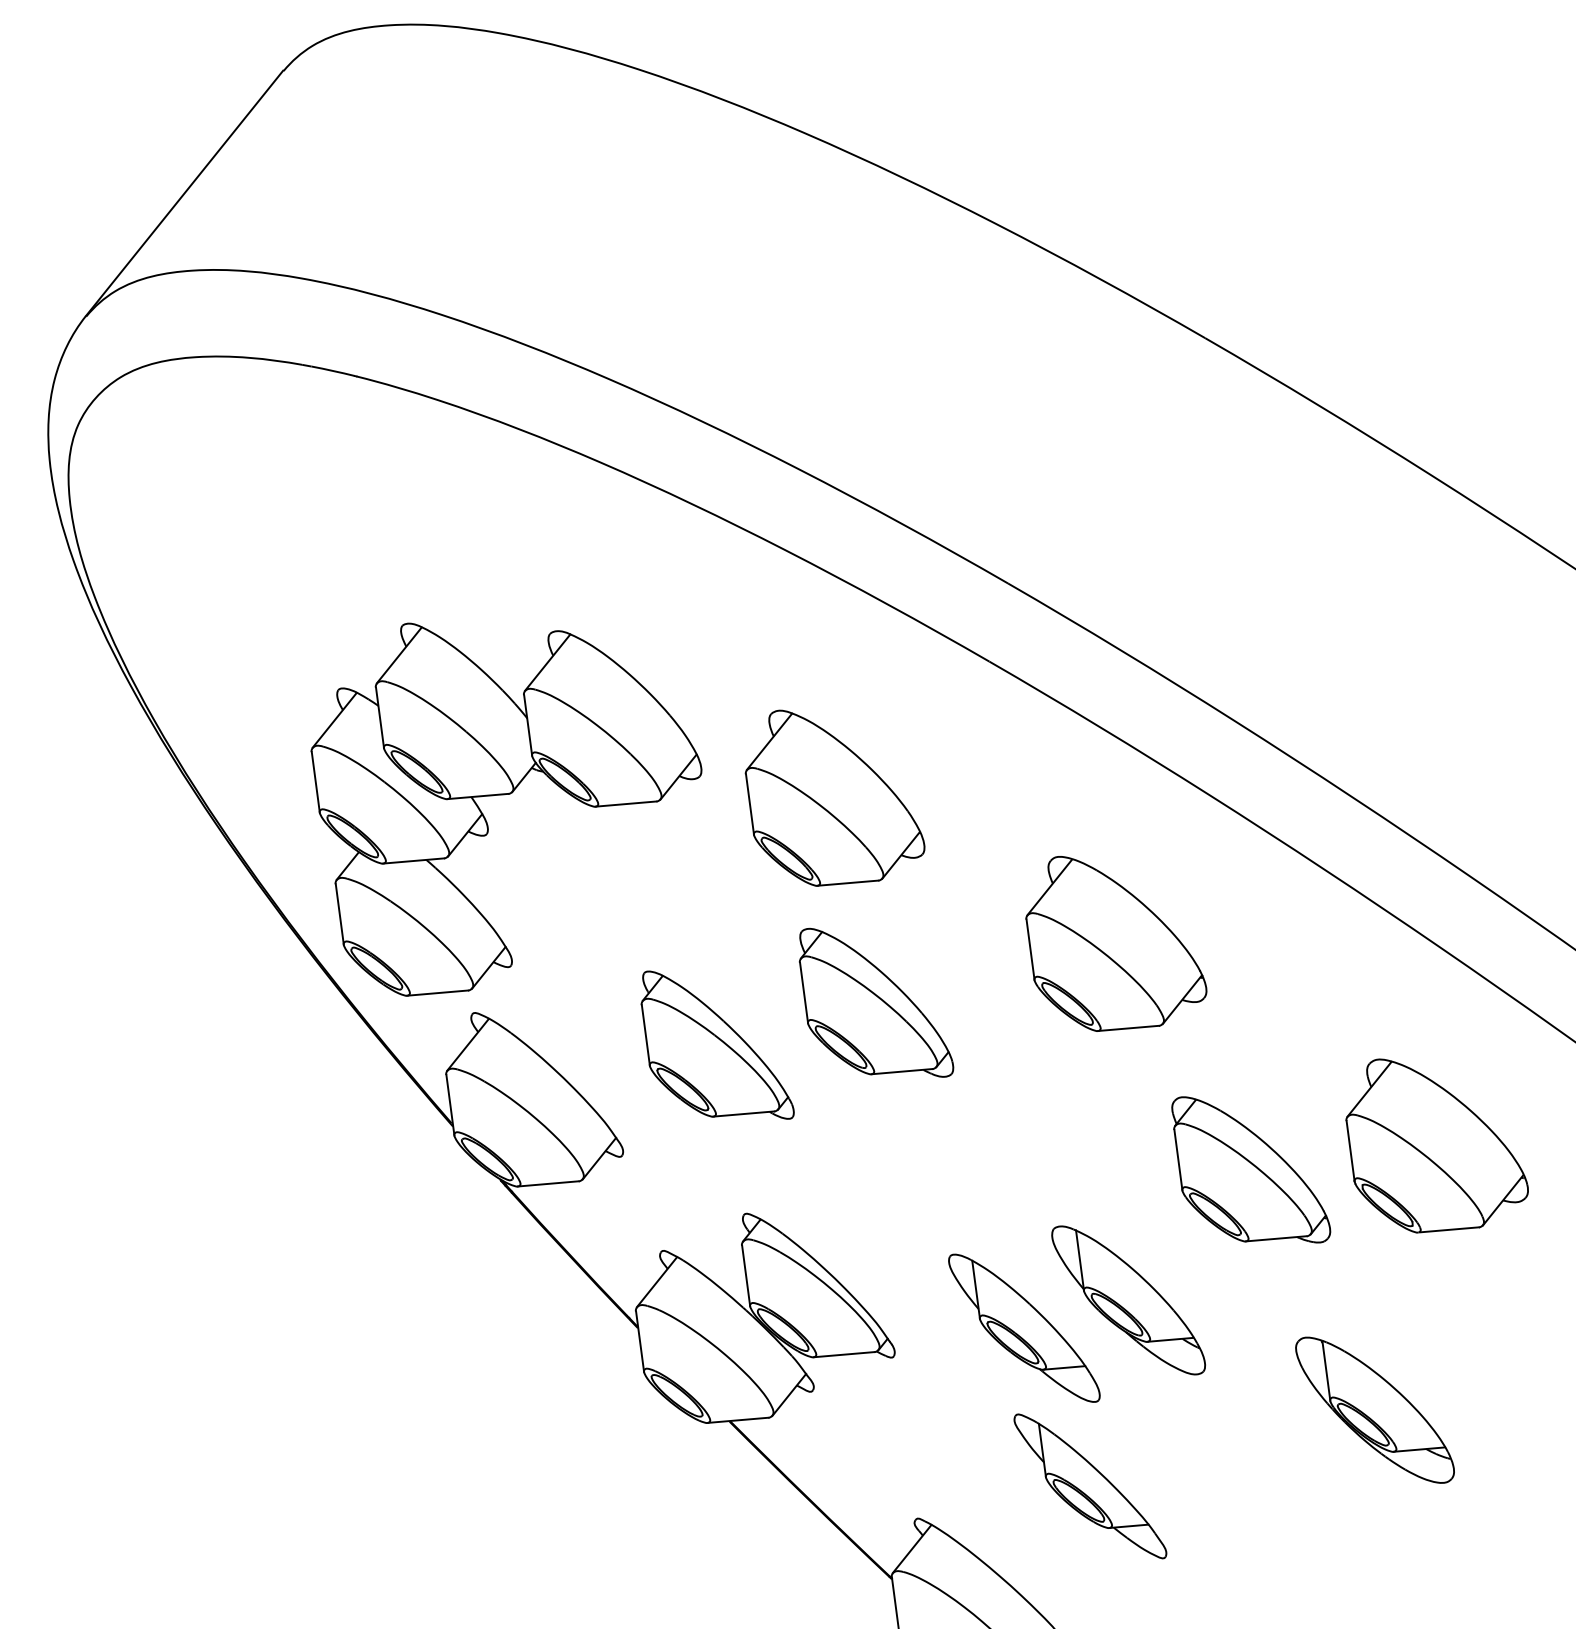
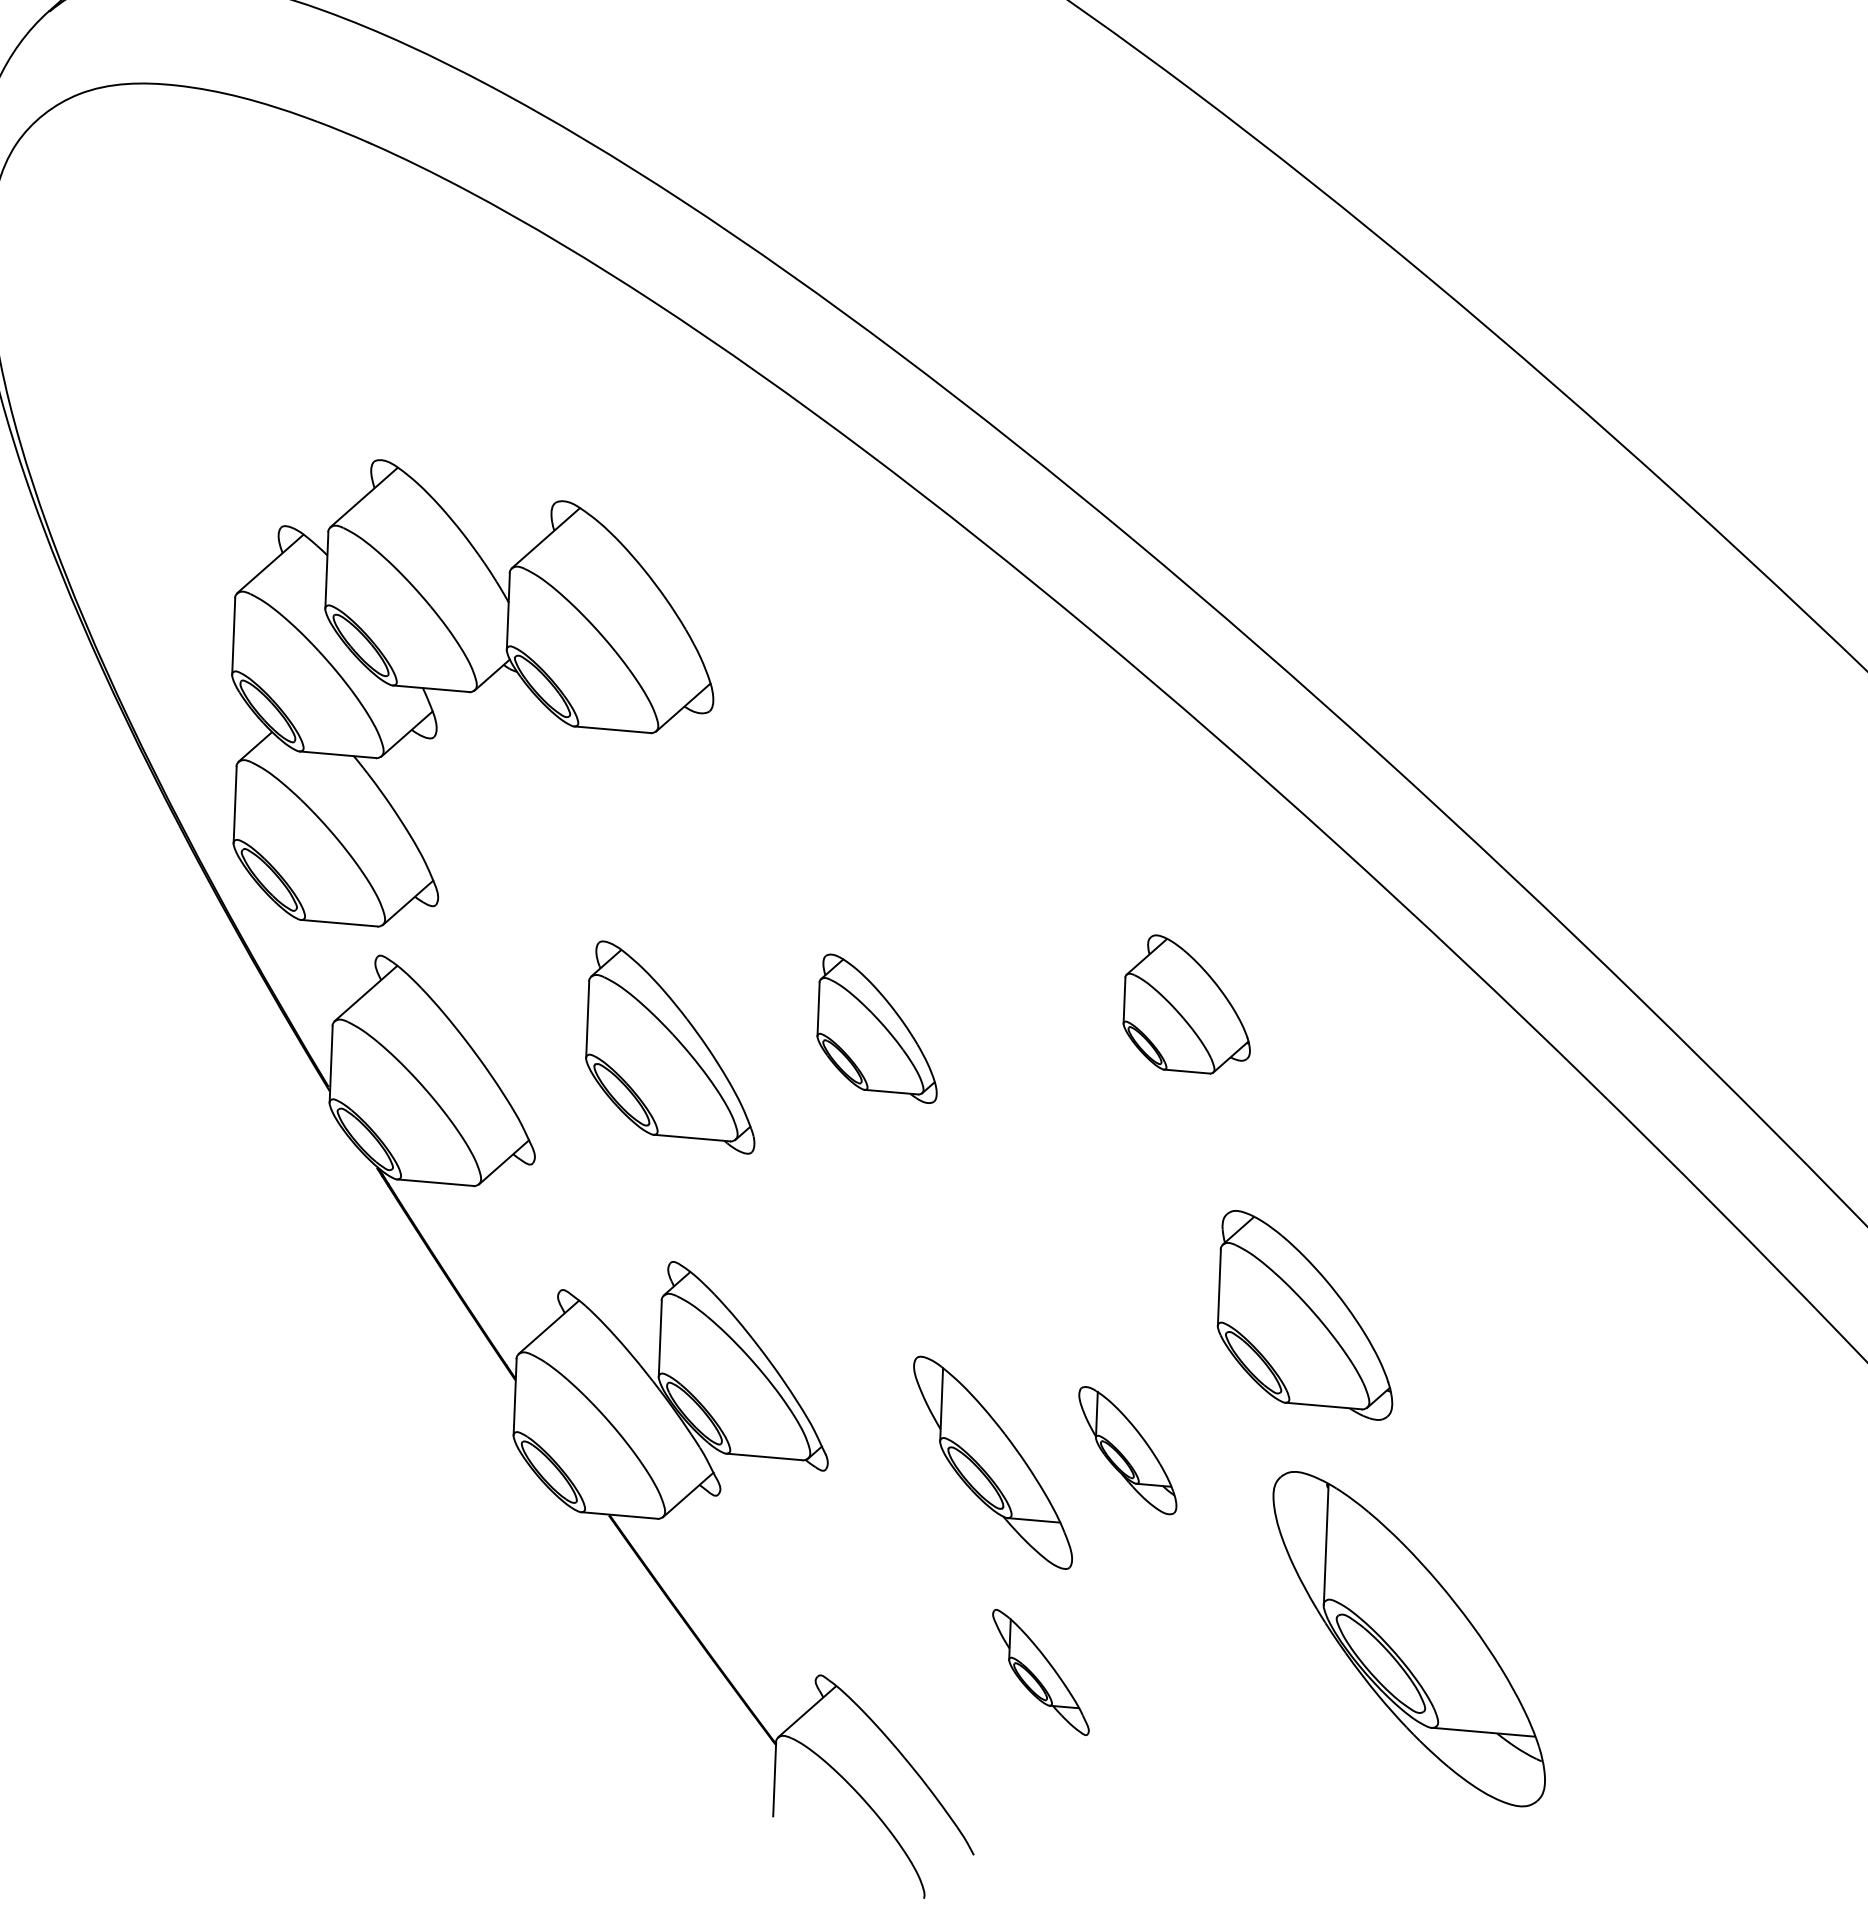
part: (834, 797) -> (871, 766), removed
part: (1116, 943) -> (1189, 1006), size x0.6
part: (876, 1002) -> (879, 1028), size x0.7
part: (1436, 1145) -> (1541, 1324), removed
part: (1128, 1300) -> (1127, 1450), size x0.6
part: (1374, 1409) -> (1408, 1637), size x1.6
part: (1090, 1486) -> (1041, 1672), size x0.6

